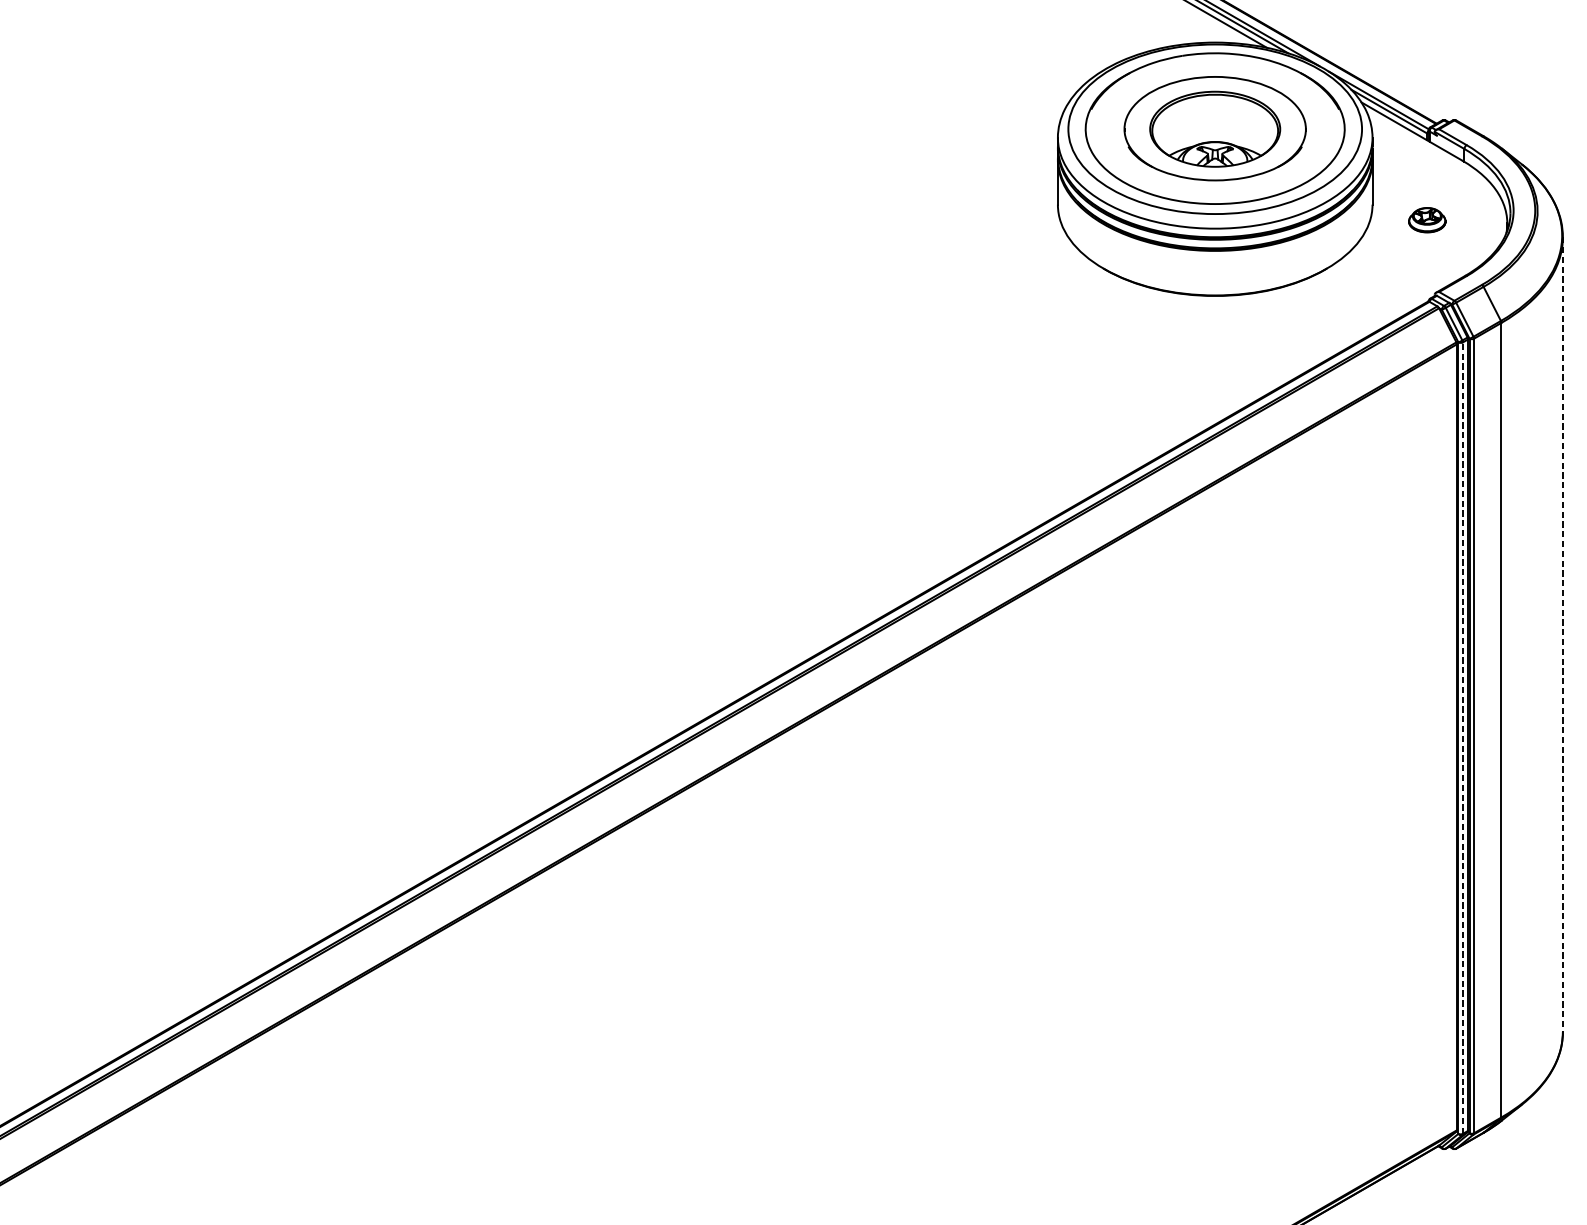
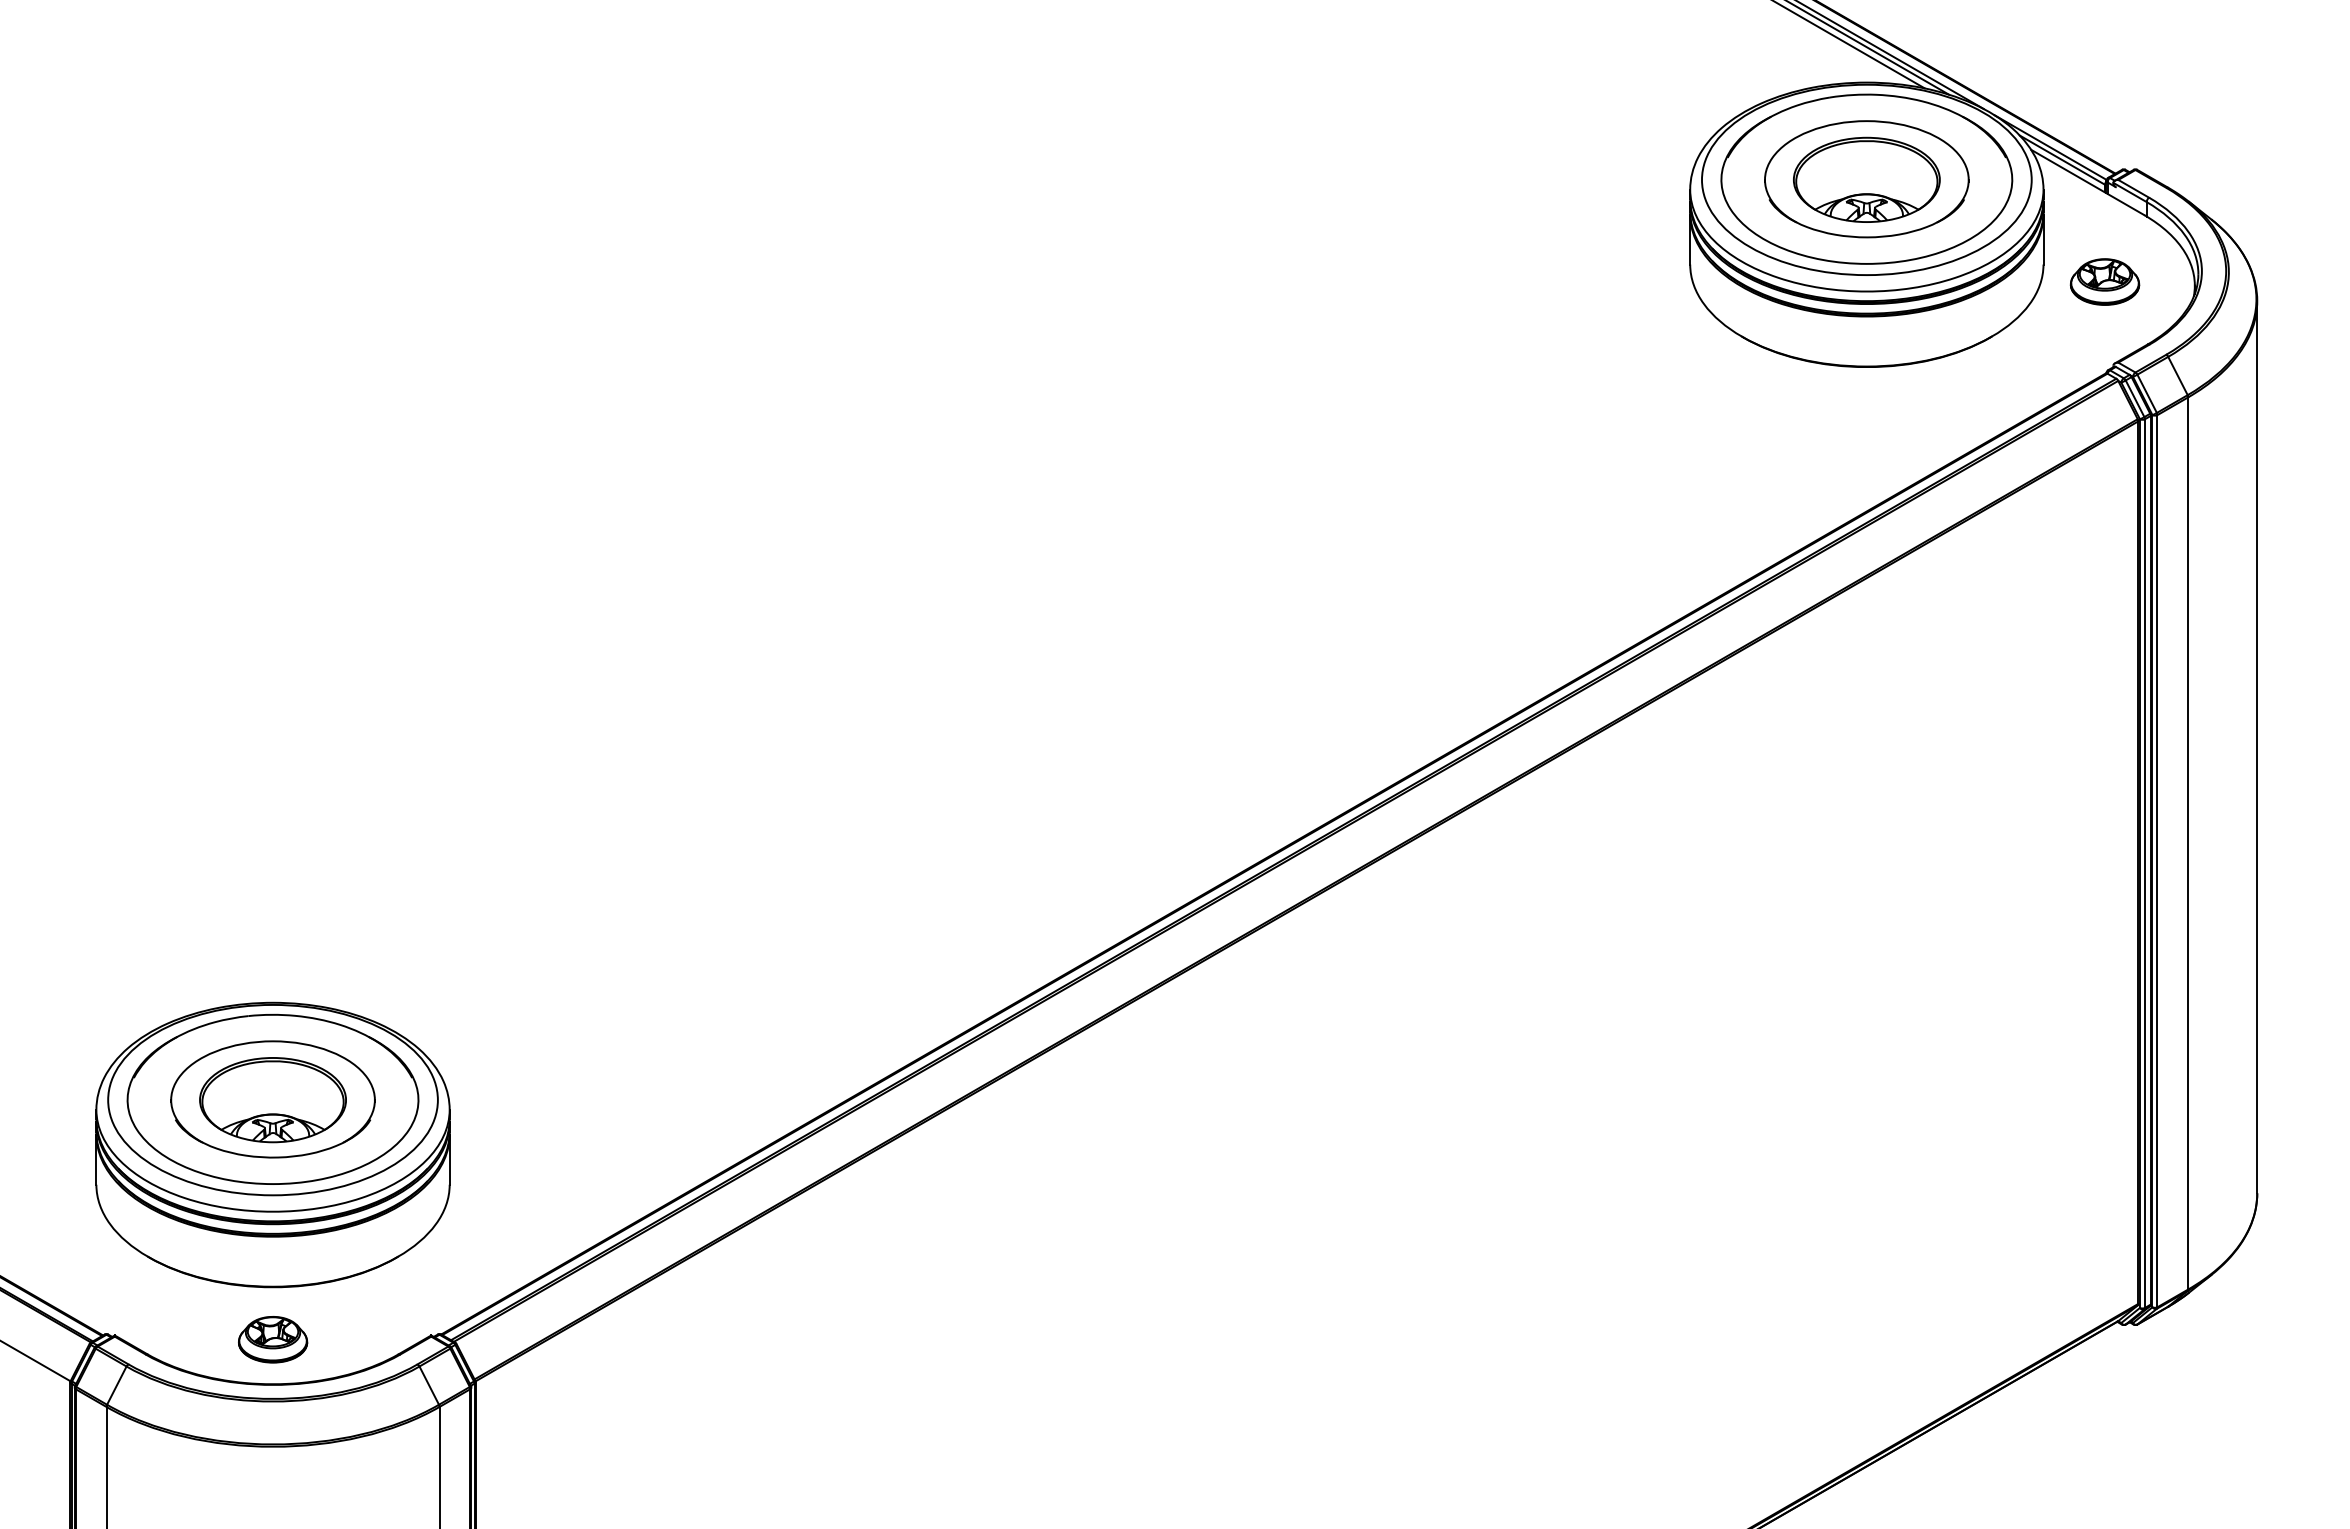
part: (1426, 219) -> (2104, 281), size x1.67
line: (1563, 634) -> (2257, 747), dashed -> solid
line: (1462, 738) -> (2144, 863), dashed -> solid

